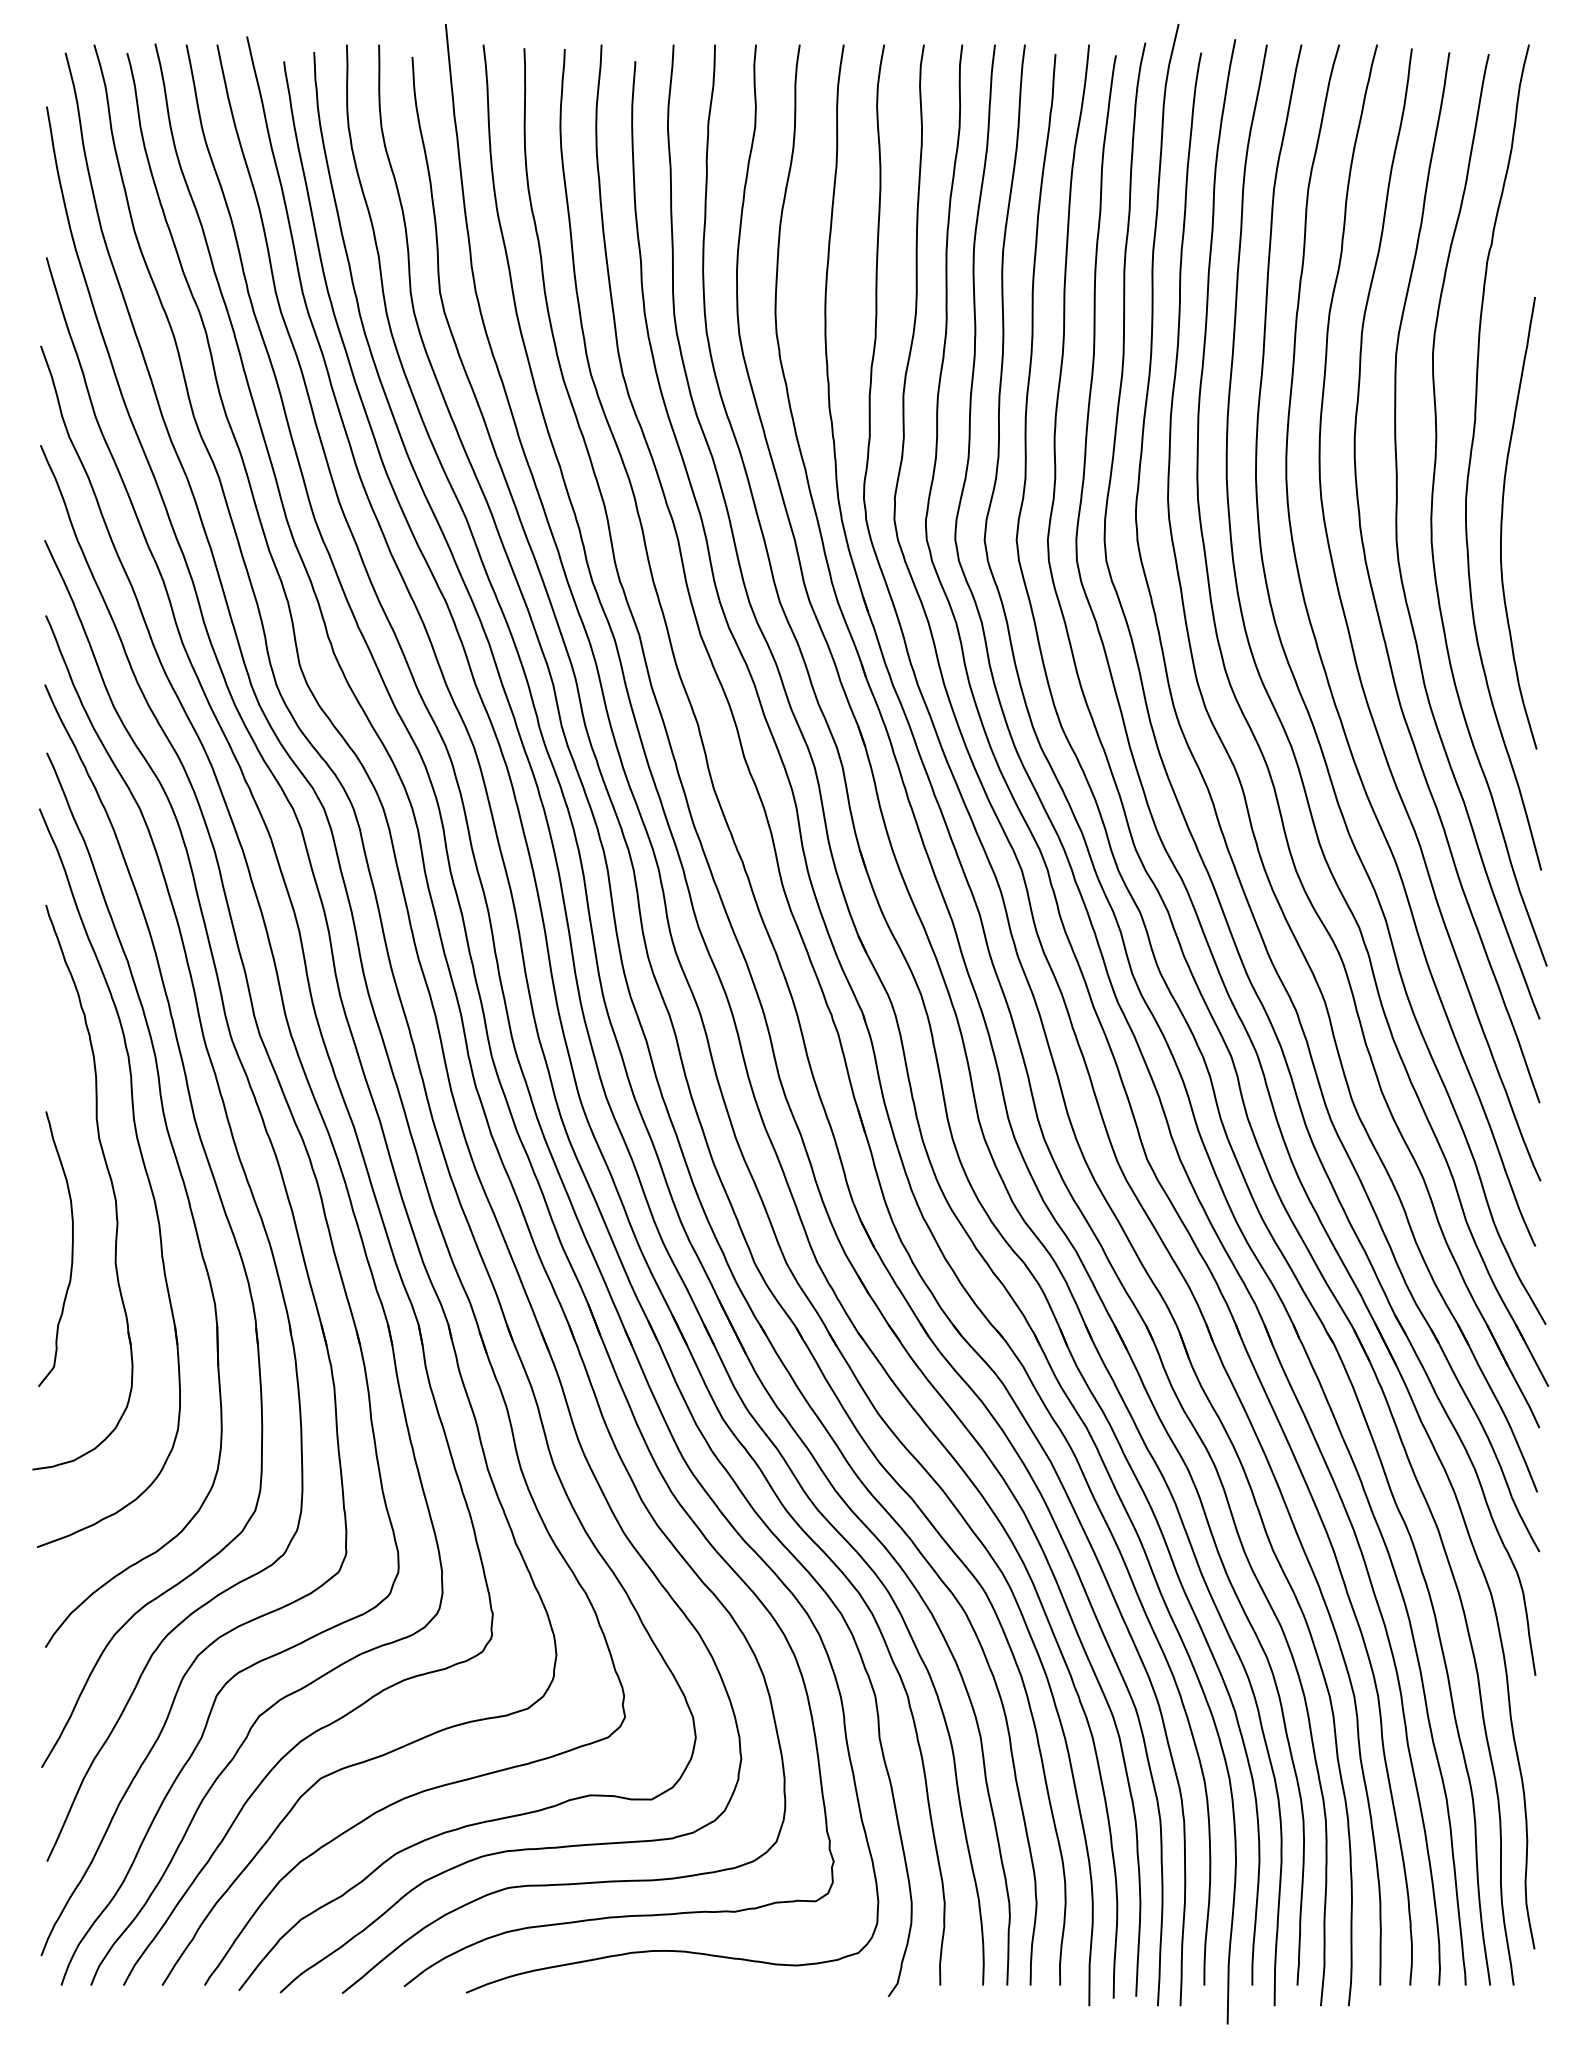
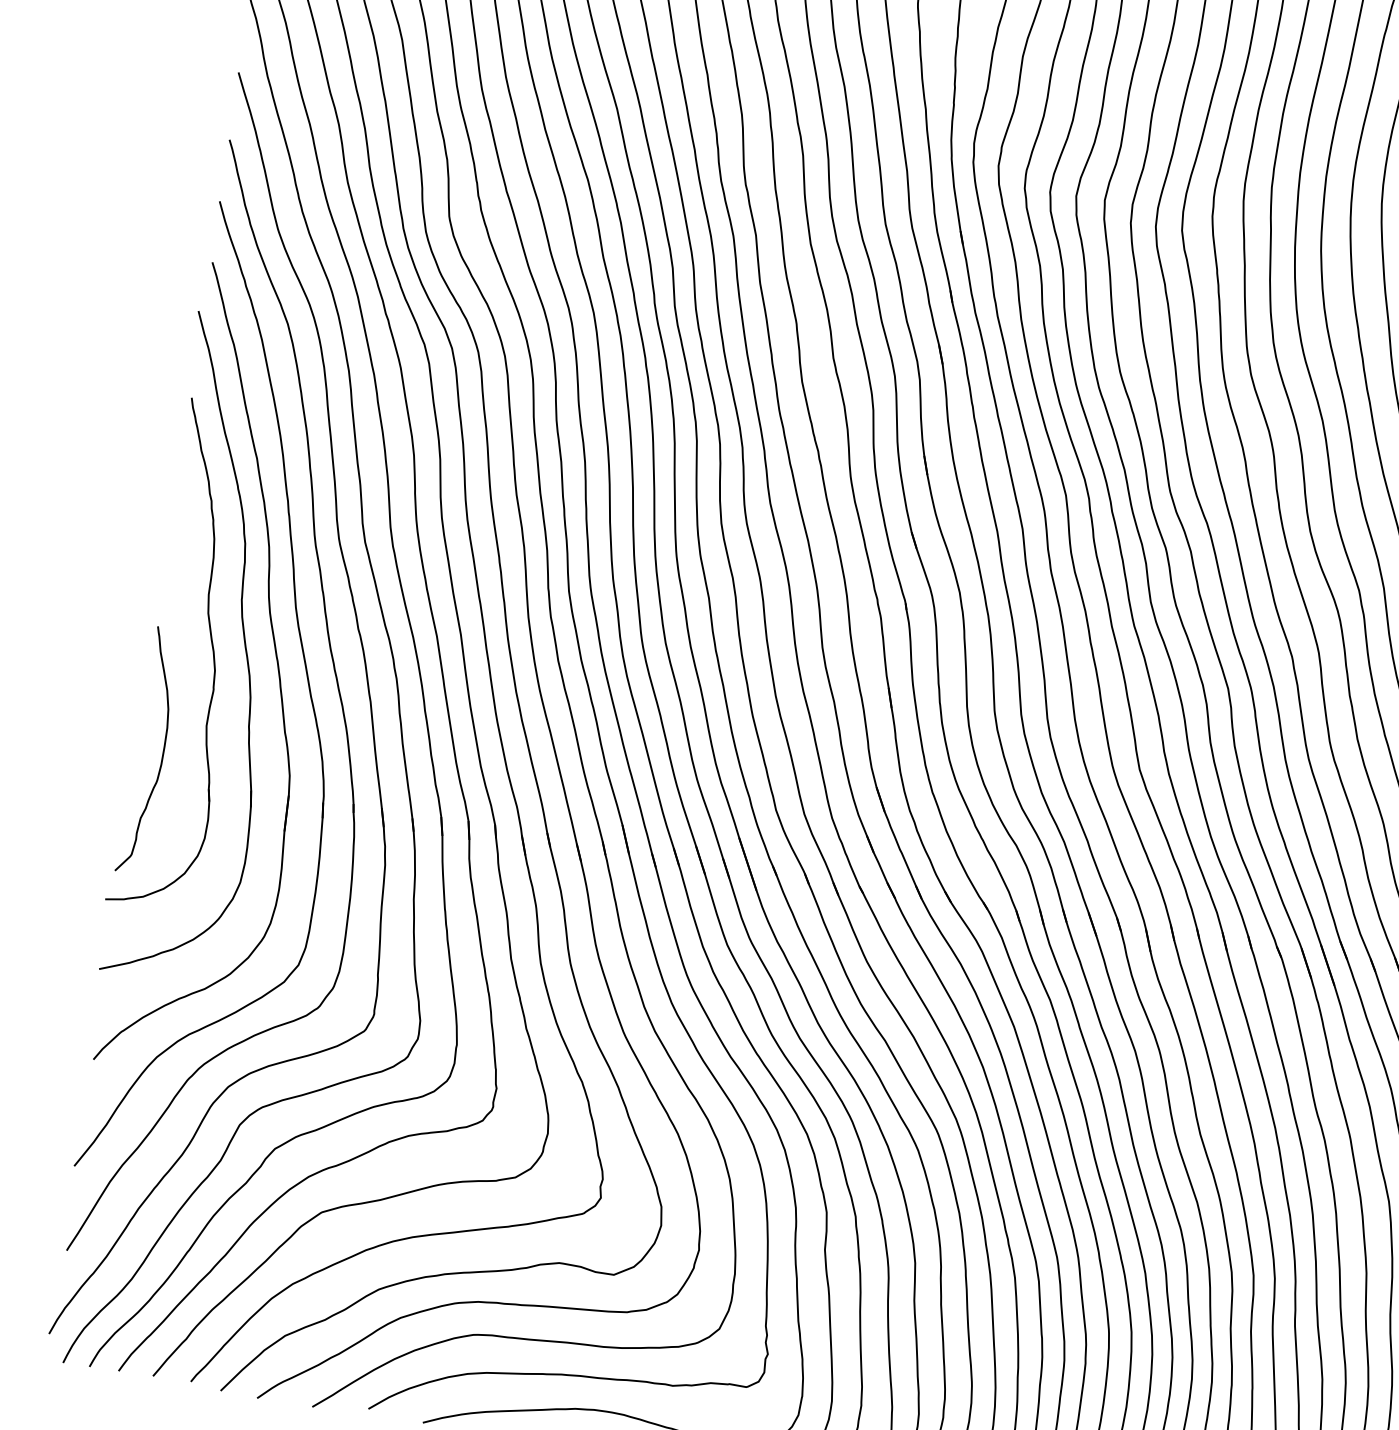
curve: (71, 1249) -> (162, 752), moved

